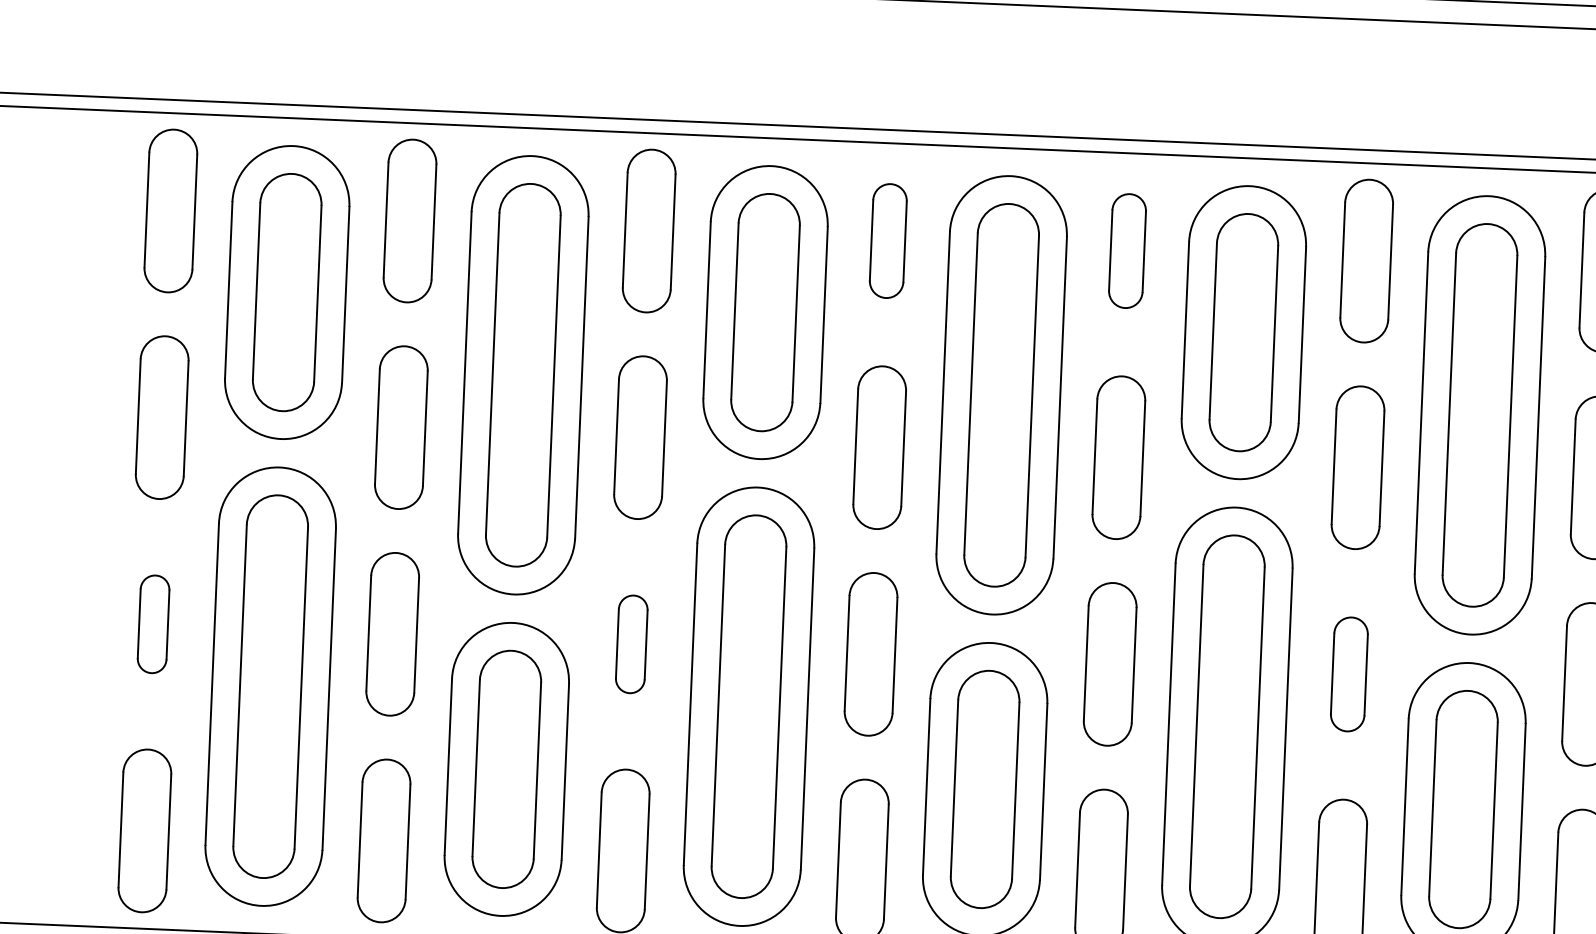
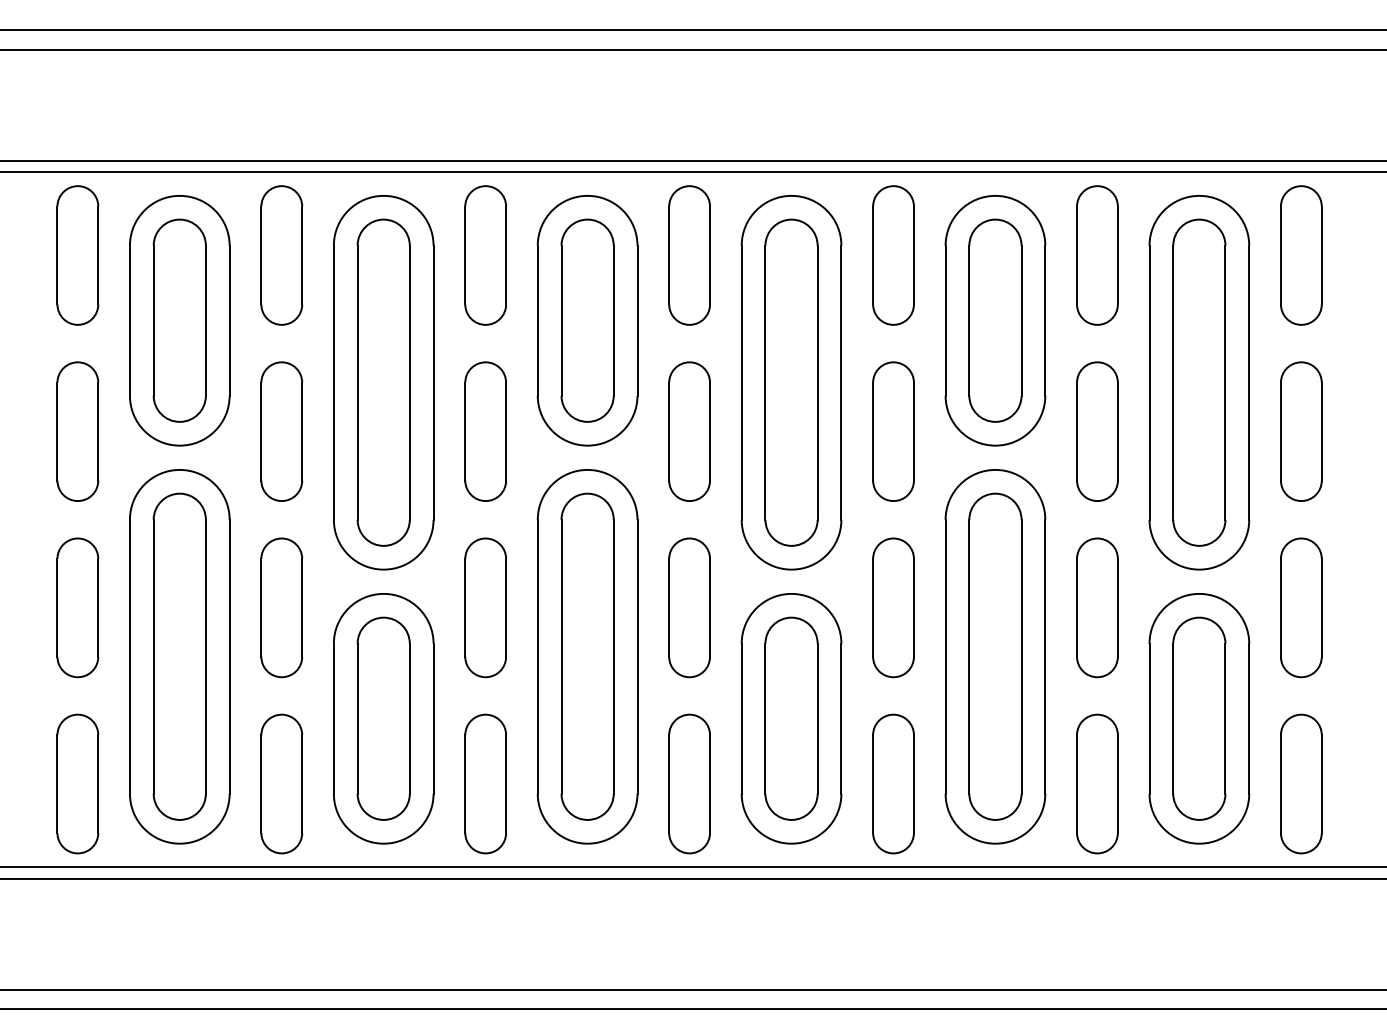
part: (888, 241) -> (689, 255), size x1.43
part: (1127, 251) -> (893, 255), size x1.43
part: (153, 623) -> (77, 607), size x1.67
part: (631, 643) -> (485, 607), size x1.67
part: (1349, 673) -> (1097, 607), size x1.43

